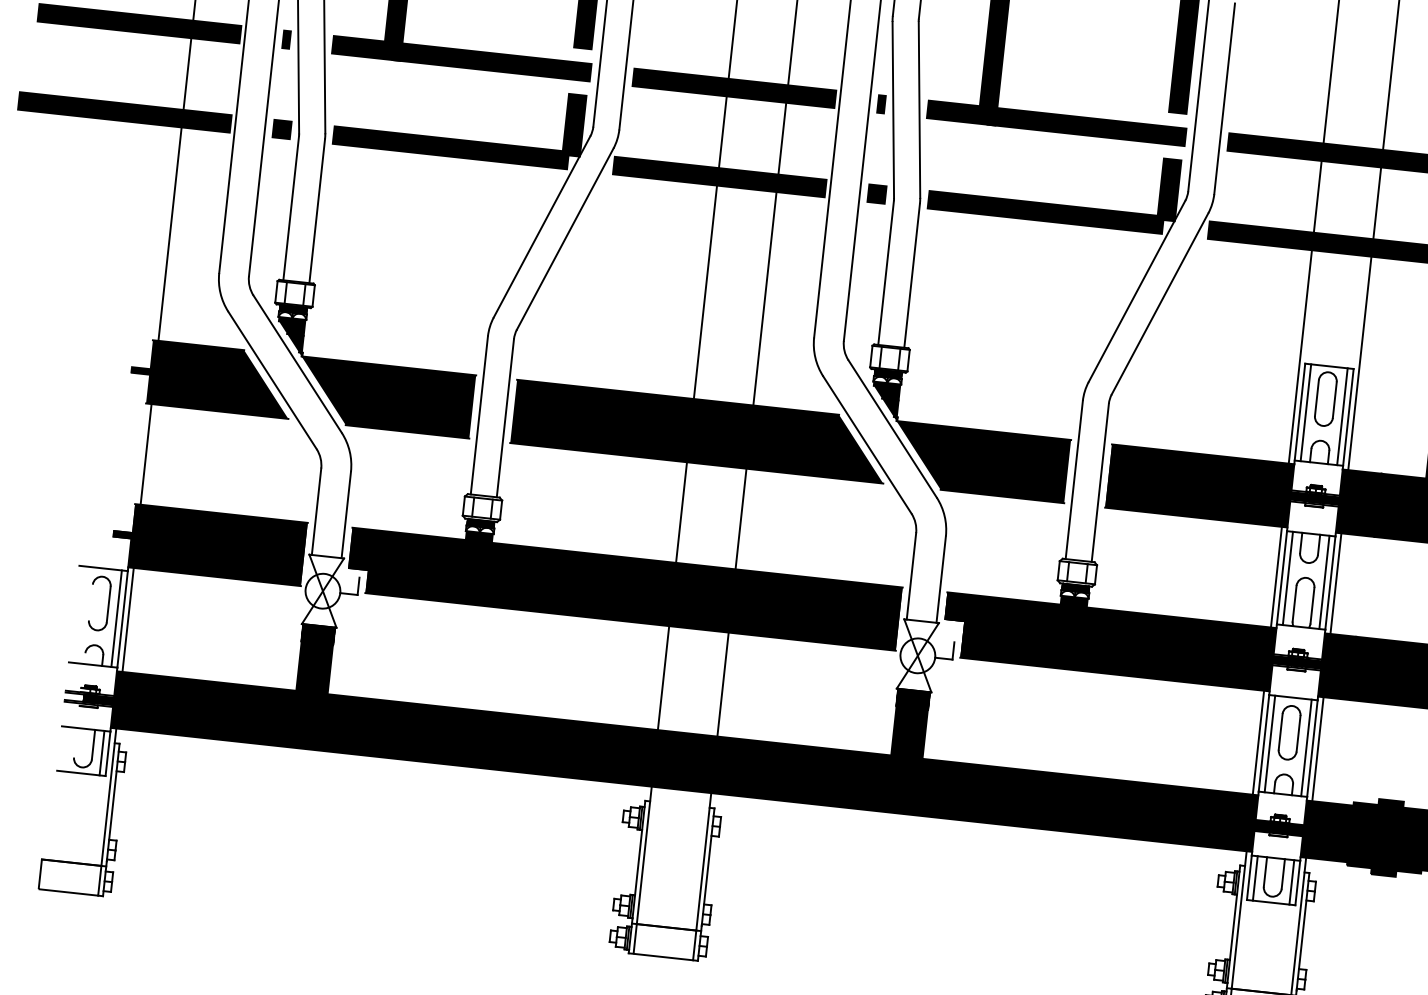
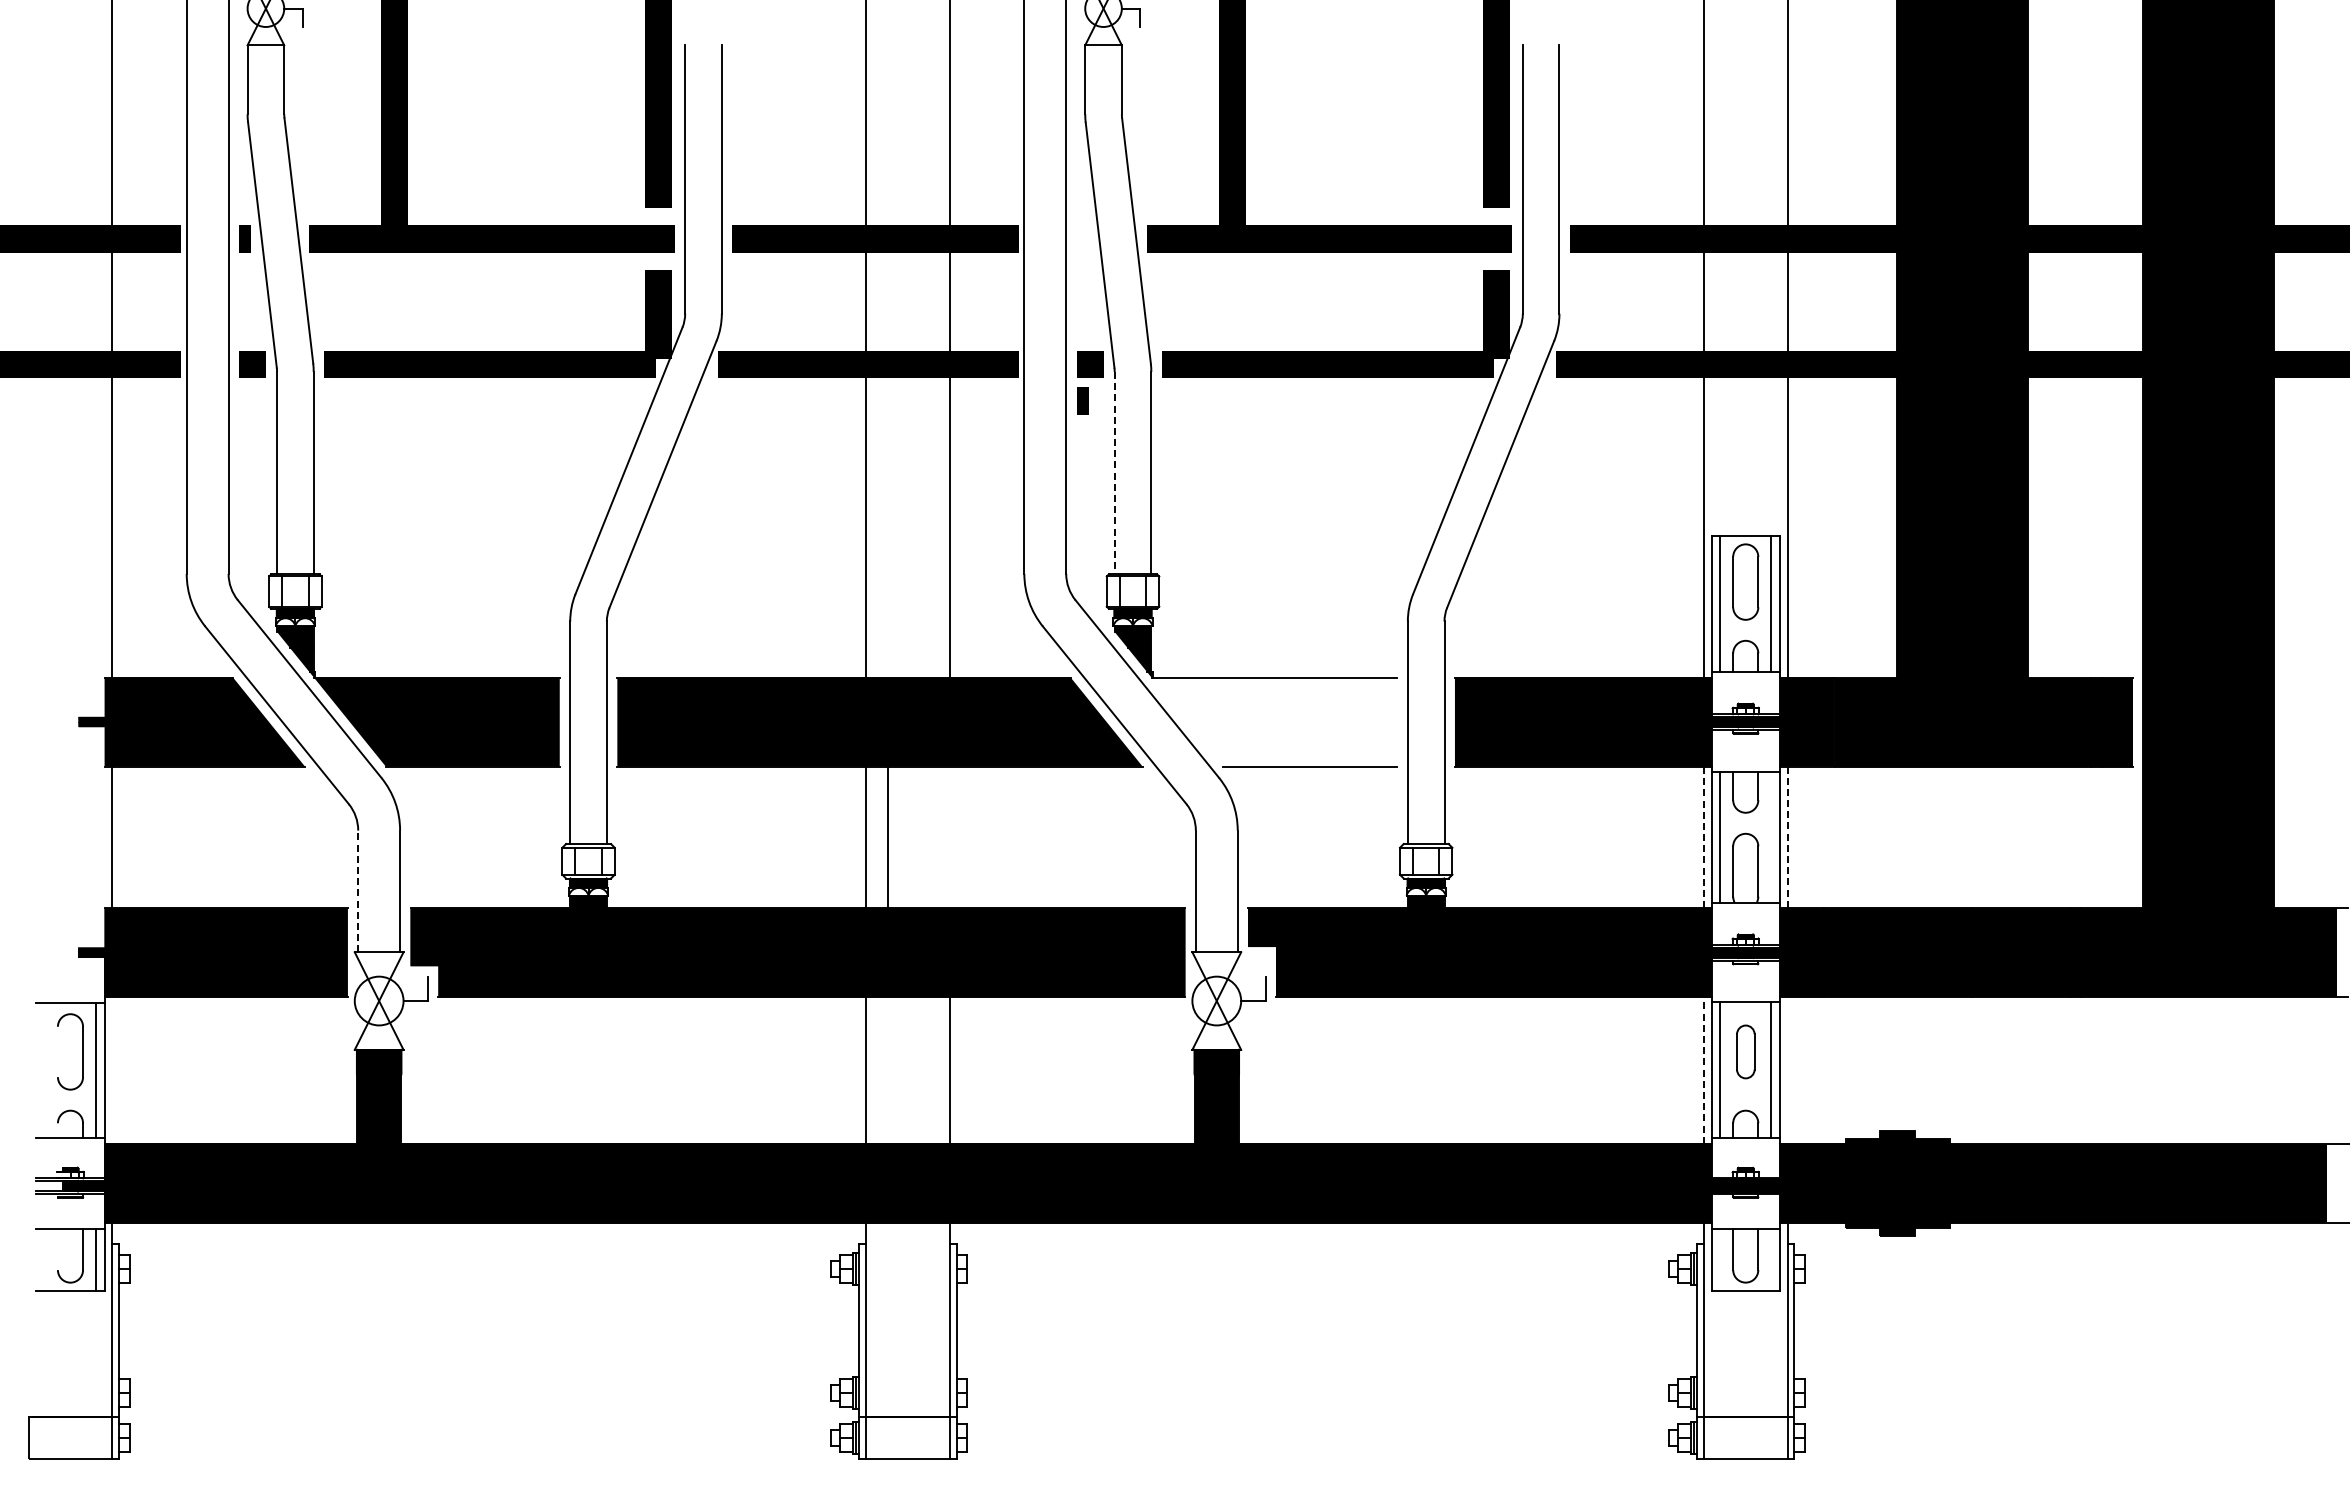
line: (881, 103) -> (1082, 400), moved
line: (885, 273) -> (1114, 473), solid -> dashed
fill: (980, 461) -> (1274, 721), removed
line: (316, 511) -> (358, 891), solid -> dashed
line: (741, 519) -> (888, 837), moved
line: (1276, 577) -> (1703, 837), solid -> dashed
line: (1324, 582) -> (1771, 837), removed
line: (1335, 583) -> (1787, 837), solid -> dashed
line: (128, 619) -> (112, 1070), removed
part: (1289, 732) -> (1745, 1051), size x0.7
line: (1258, 742) -> (1703, 1069), solid -> dashed
line: (1317, 749) -> (1787, 1070), removed
line: (1255, 878) -> (1720, 1259), removed
line: (1291, 882) -> (1771, 1259), removed

